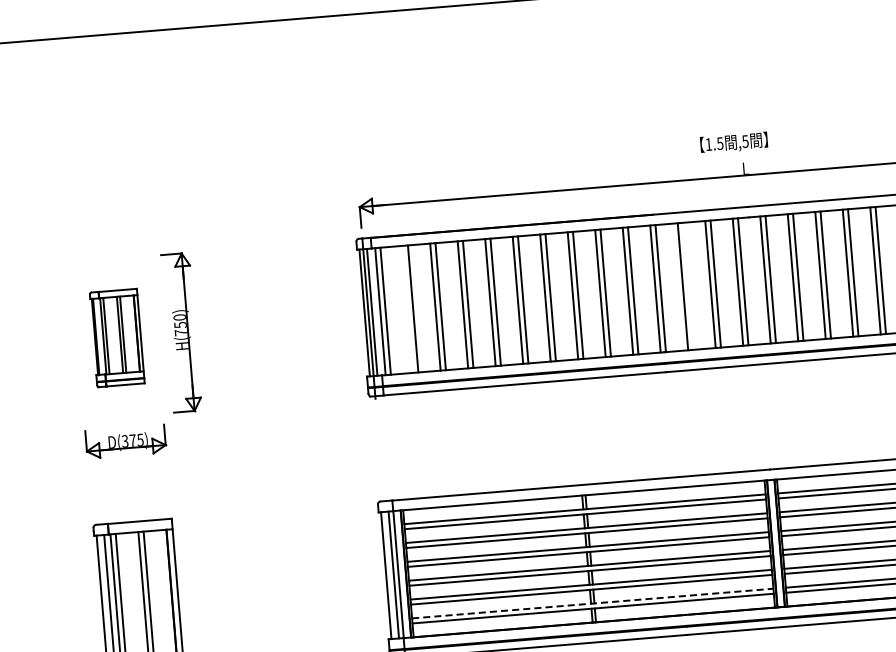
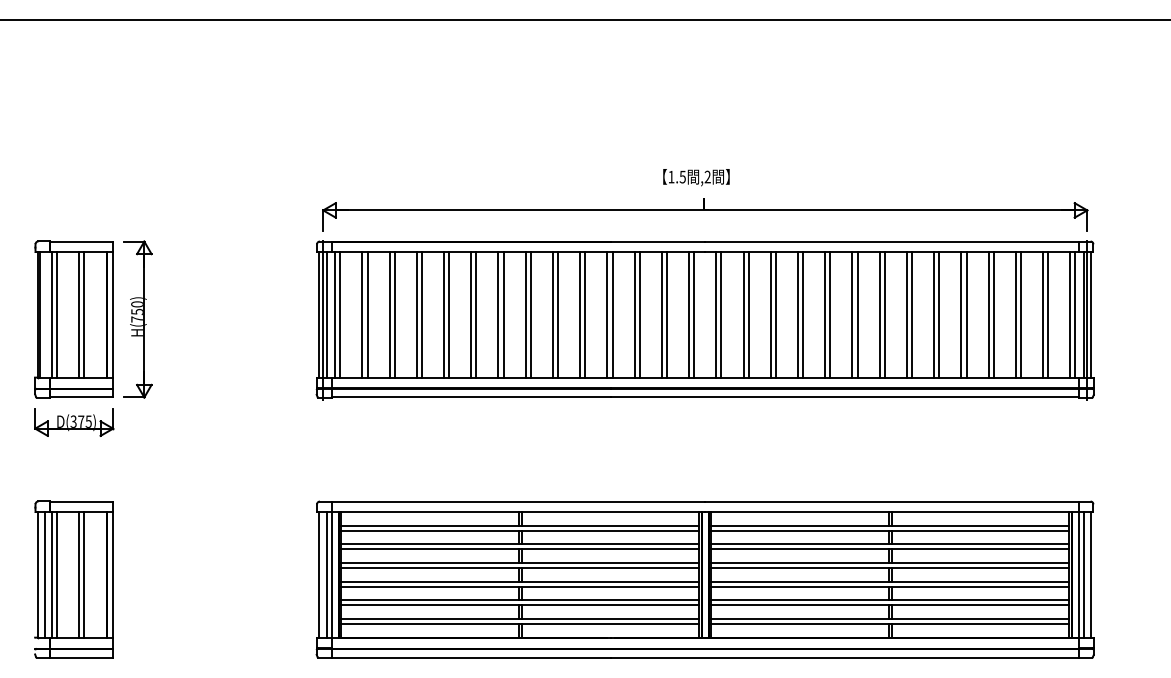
text: (745, 140) -> (707, 176), ,5 -> ,2
line: (687, 286) -> (639, 314), added
line: (408, 309) -> (362, 314), added
part: (116, 338) -> (73, 319), size x1.67
line: (593, 603) -> (520, 619), dashed -> solid

